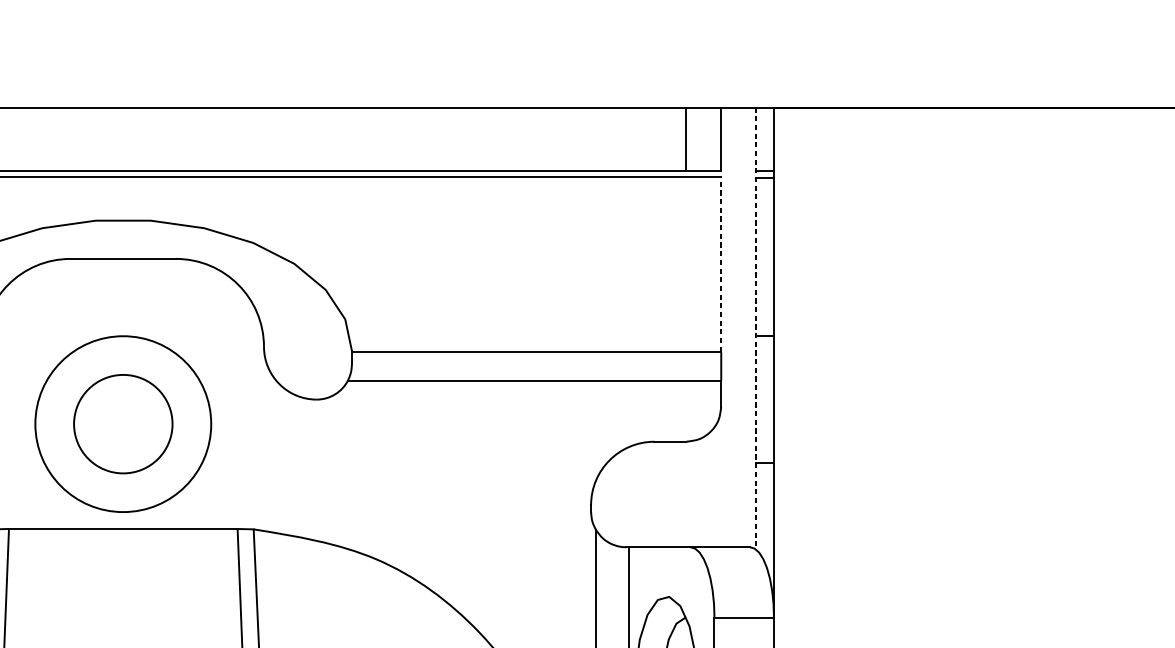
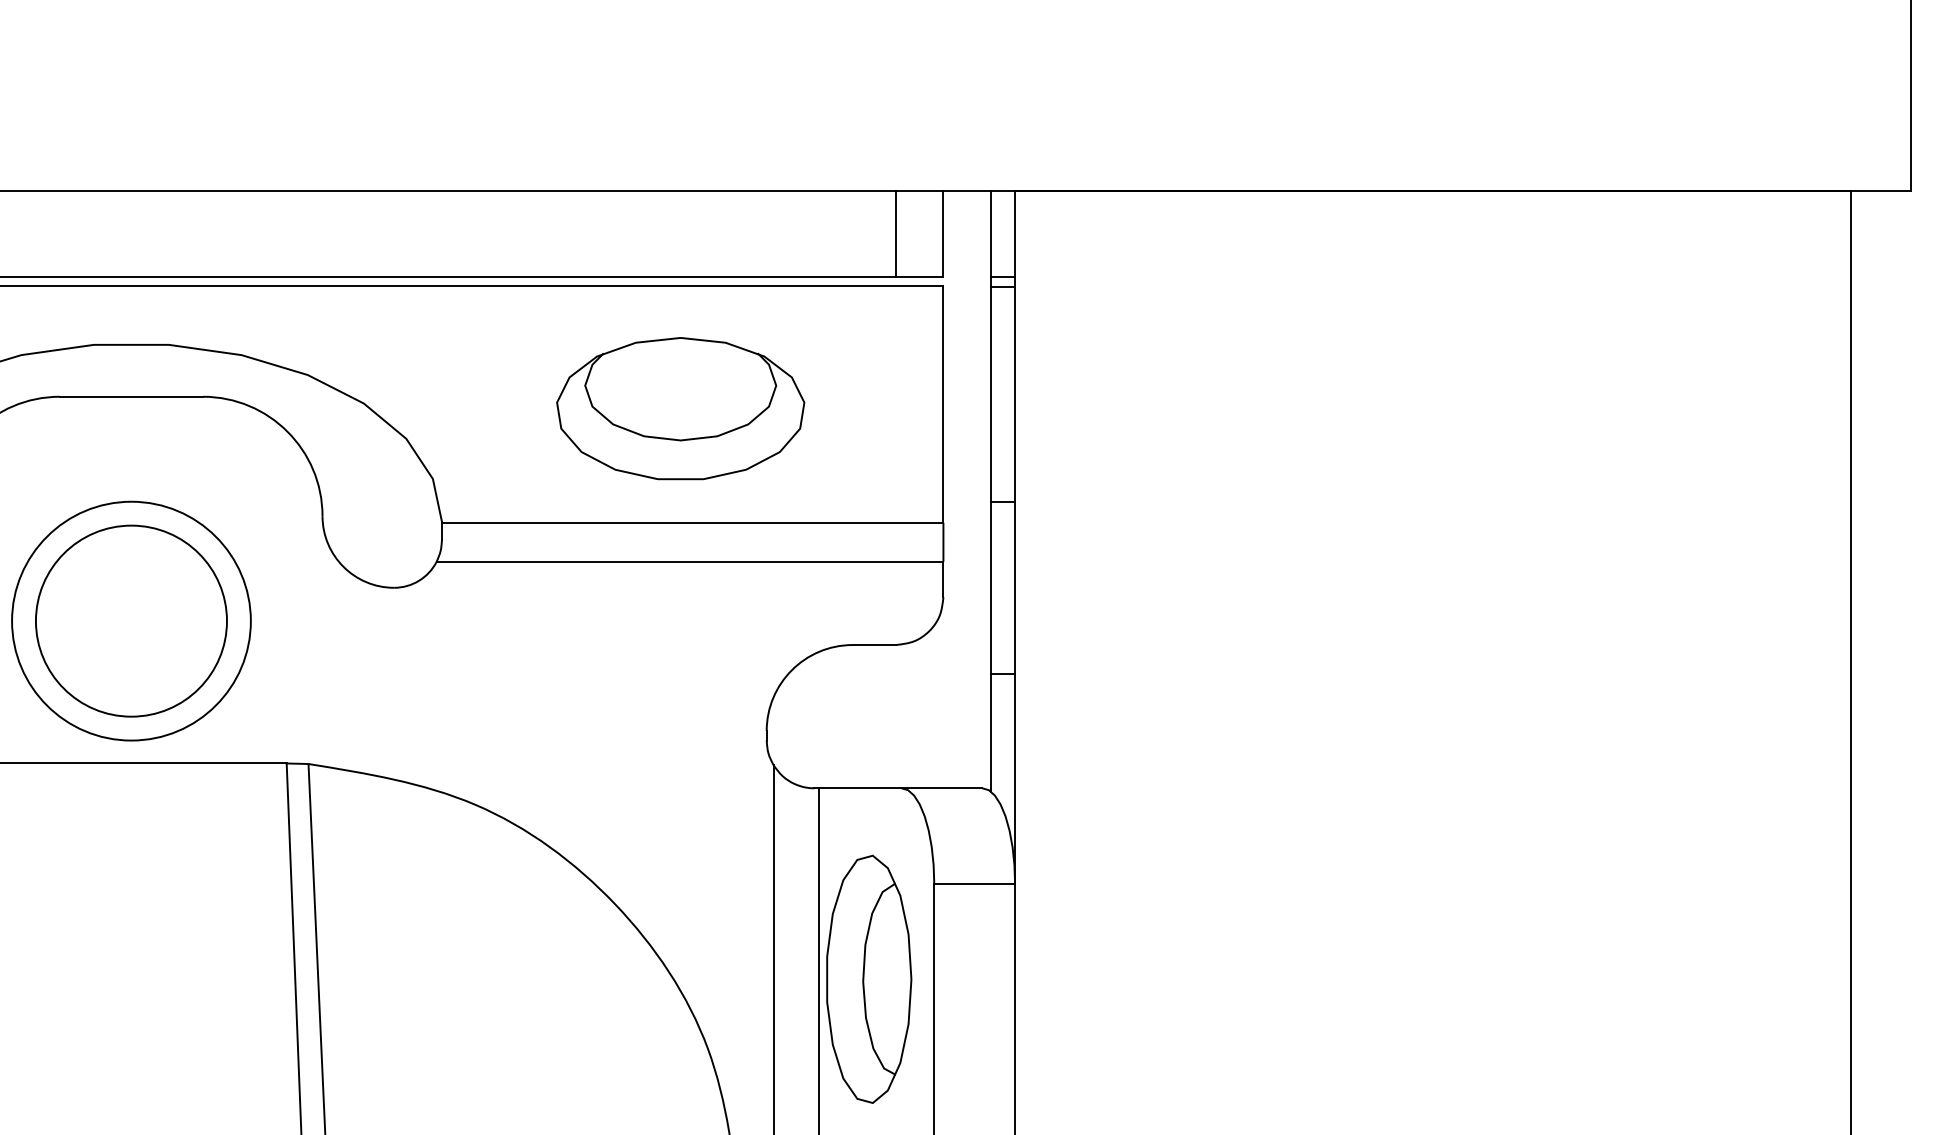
line: (721, 263) -> (943, 403), dashed -> solid
part: (527, 267) -> (680, 408), added
line: (756, 329) -> (991, 492), dashed -> solid
circle: (123, 423) -> (131, 620), size x1.43

